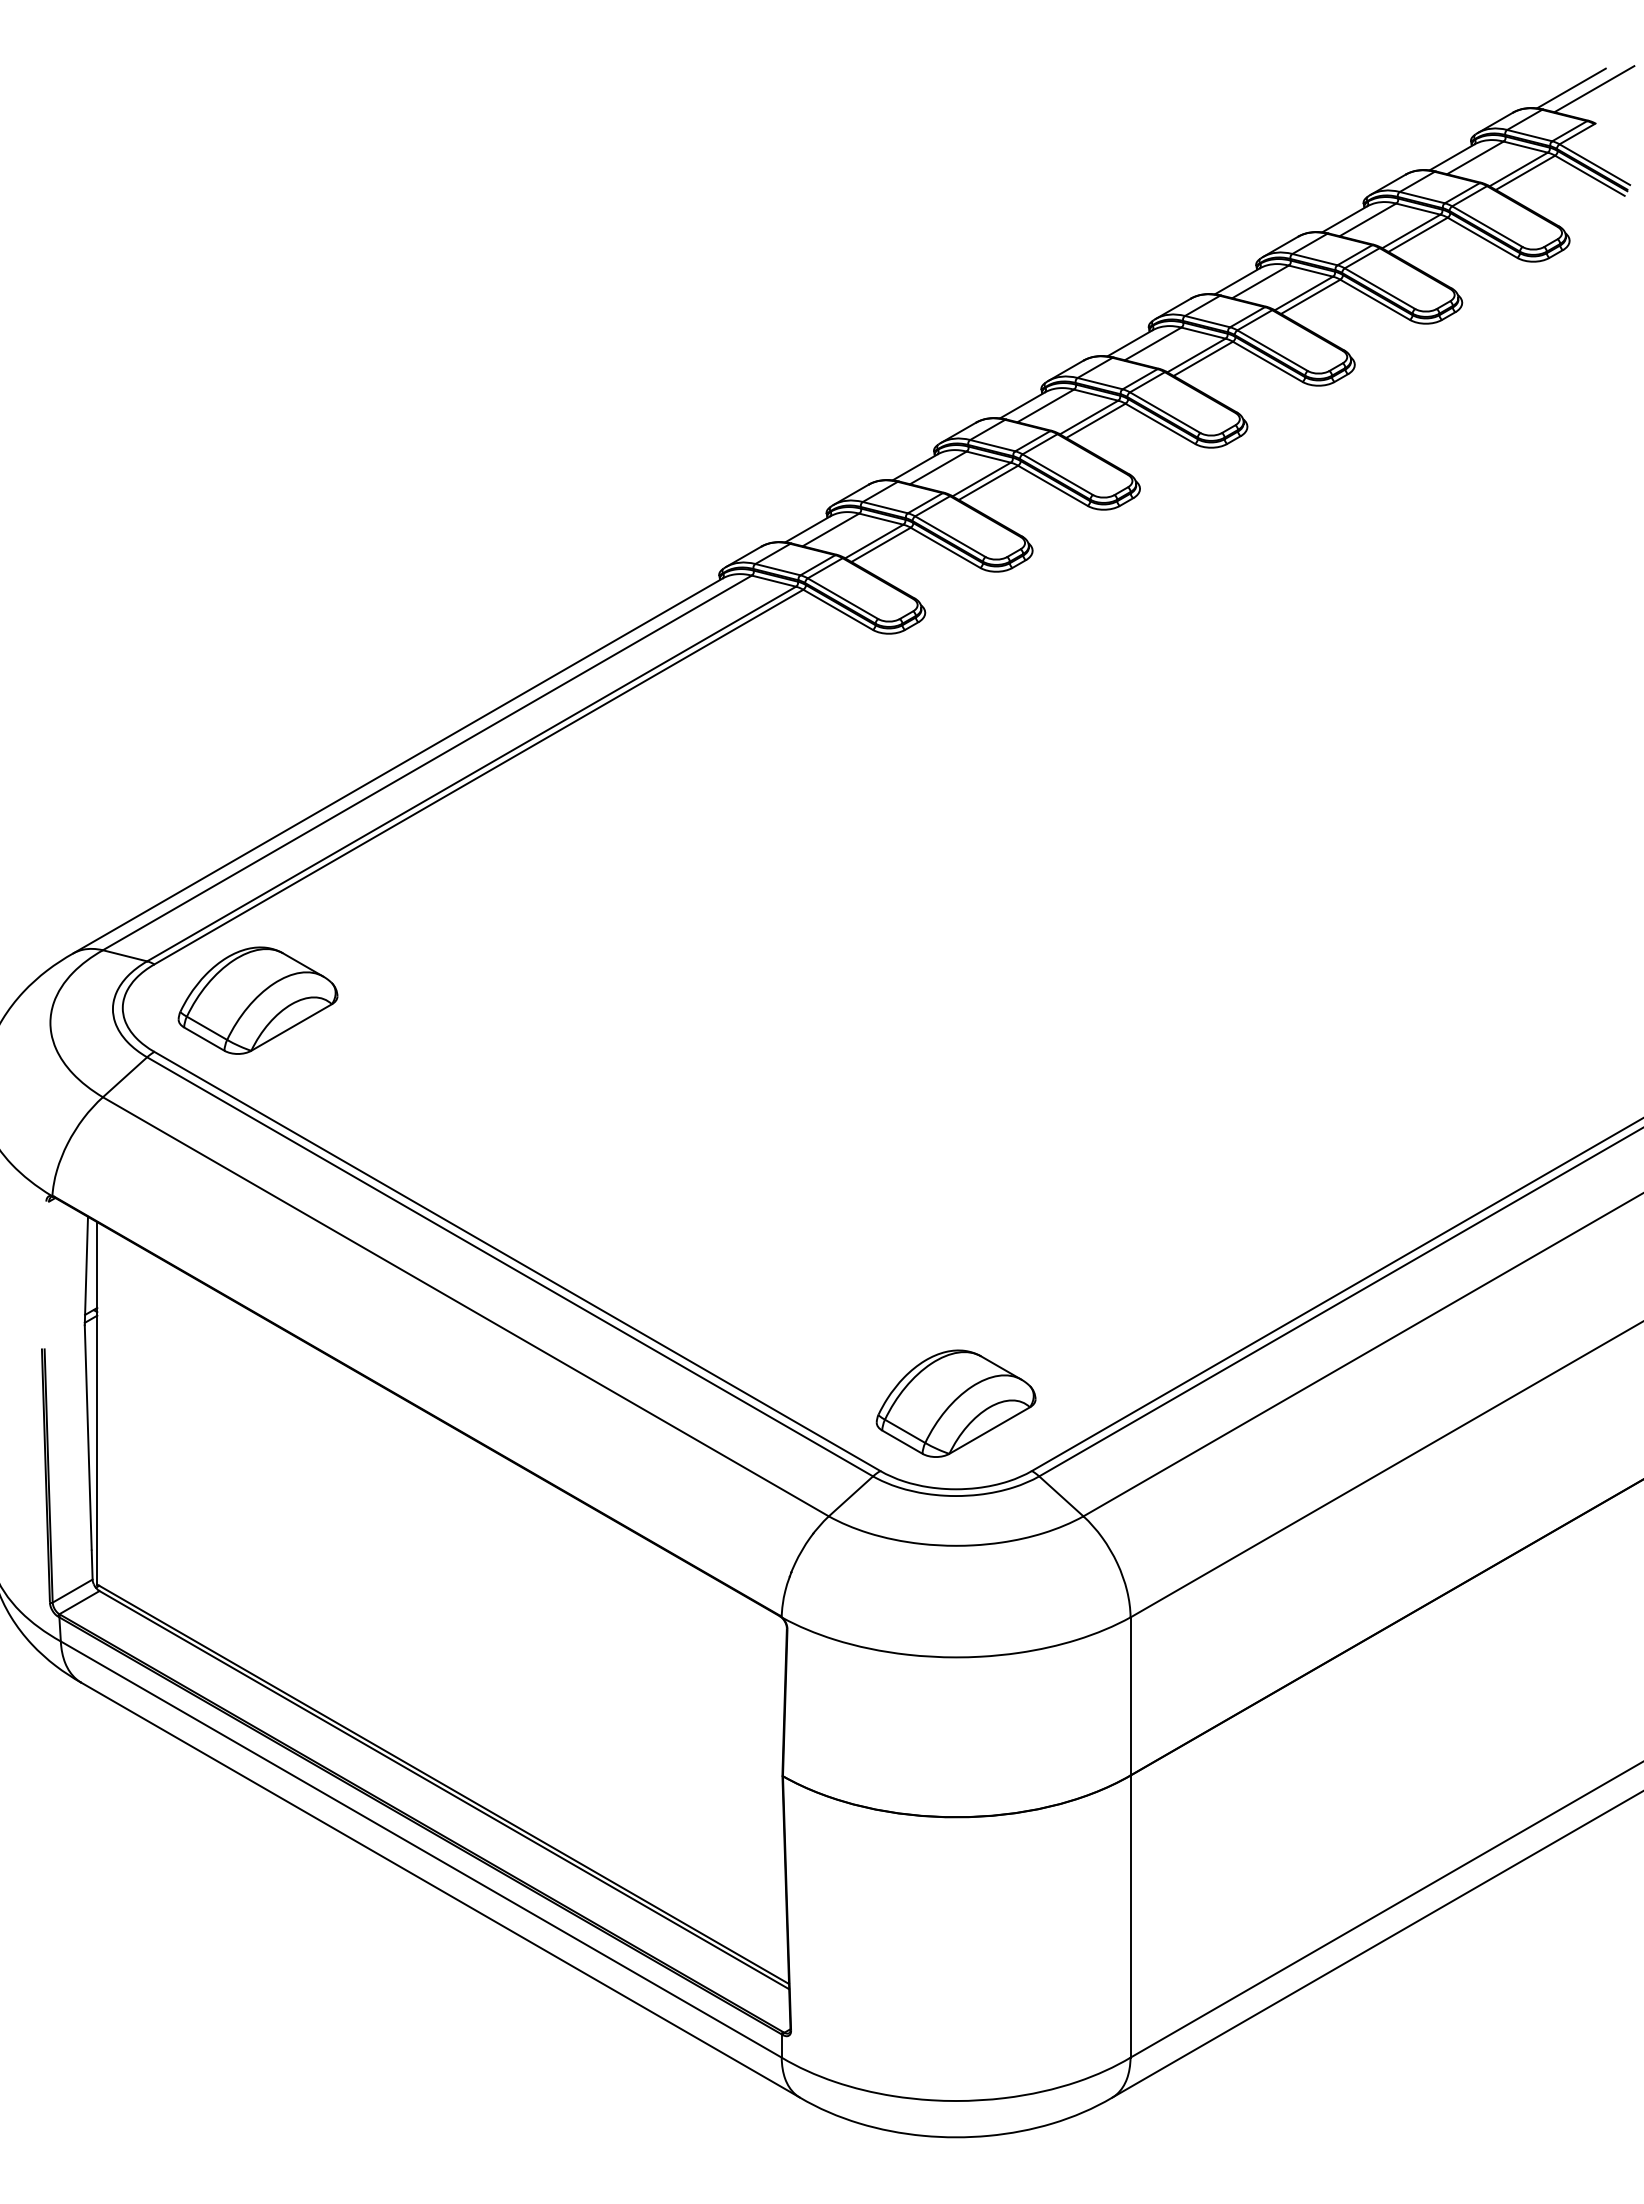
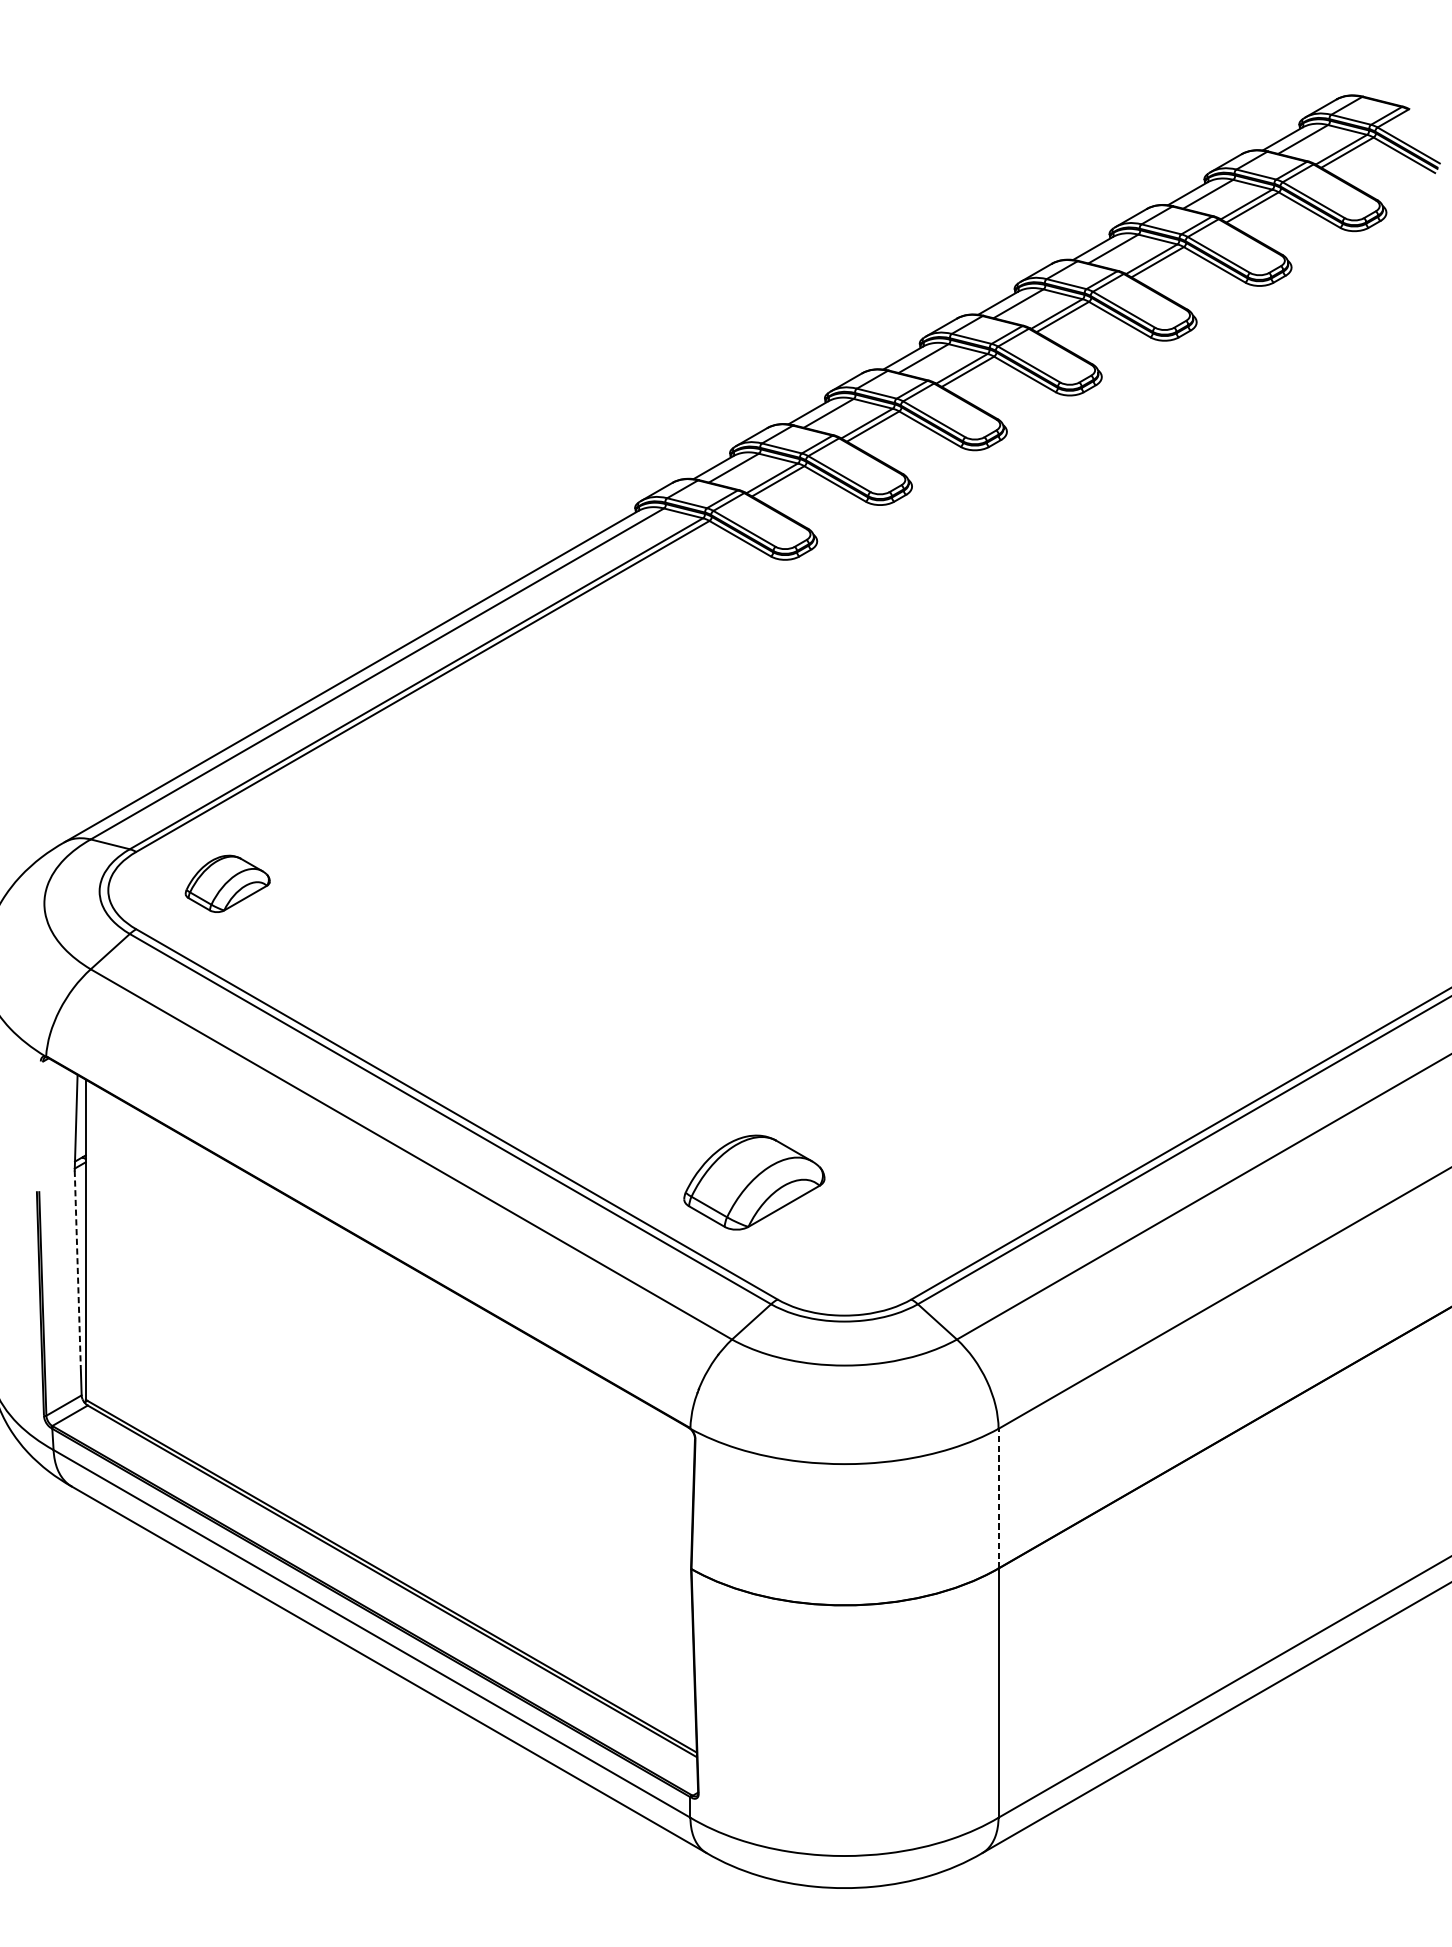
line: (1571, 88) -> (1388, 78), removed
line: (1594, 89) -> (1408, 79), removed
part: (257, 1000) -> (227, 883), size x0.6
part: (955, 1403) -> (753, 1182), moved
line: (88, 1437) -> (78, 1269), solid -> dashed
line: (1130, 1695) -> (998, 1497), solid -> dashed

